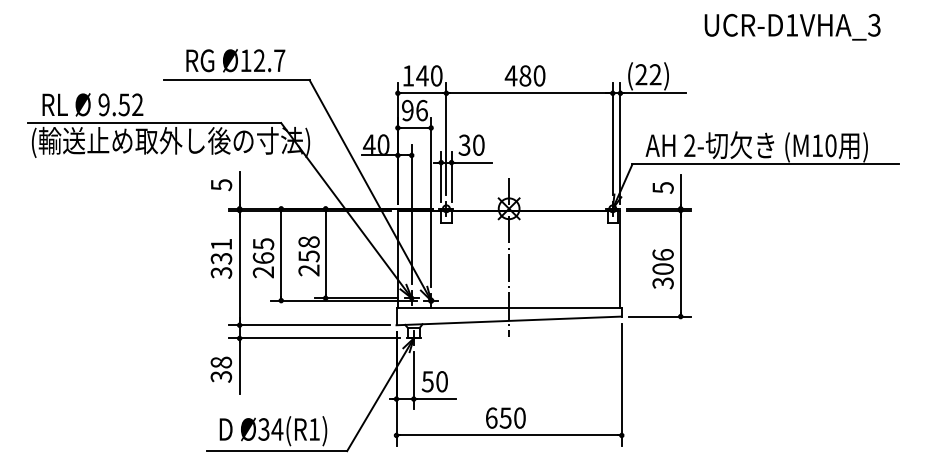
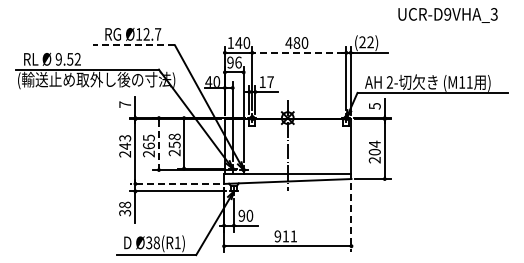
text: (791, 25) -> (447, 14), UCR-D1VHA_3 -> UCR-D9VHA_3
line: (236, 80) -> (133, 45), solid -> dashed
line: (528, 92) -> (298, 52), solid -> dashed
text: (471, 145) -> (266, 82), 30 -> 17
text: (830, 145) -> (469, 82), (M10 -> (M11
text: (222, 184) -> (125, 104), 5 -> 7
line: (280, 255) -> (158, 144), solid -> dashed
text: (222, 259) -> (125, 146), 331 -> 243
text: (662, 269) -> (374, 152), 306 -> 204
line: (308, 324) -> (174, 183), solid -> dashed
text: (427, 381) -> (241, 215), 50 -> 90
line: (621, 384) -> (351, 217), solid -> dashed
text: (505, 418) -> (285, 236), 650 -> 911
text: (276, 428) -> (156, 242), Ø34(R1) -> Ø38(R1)

